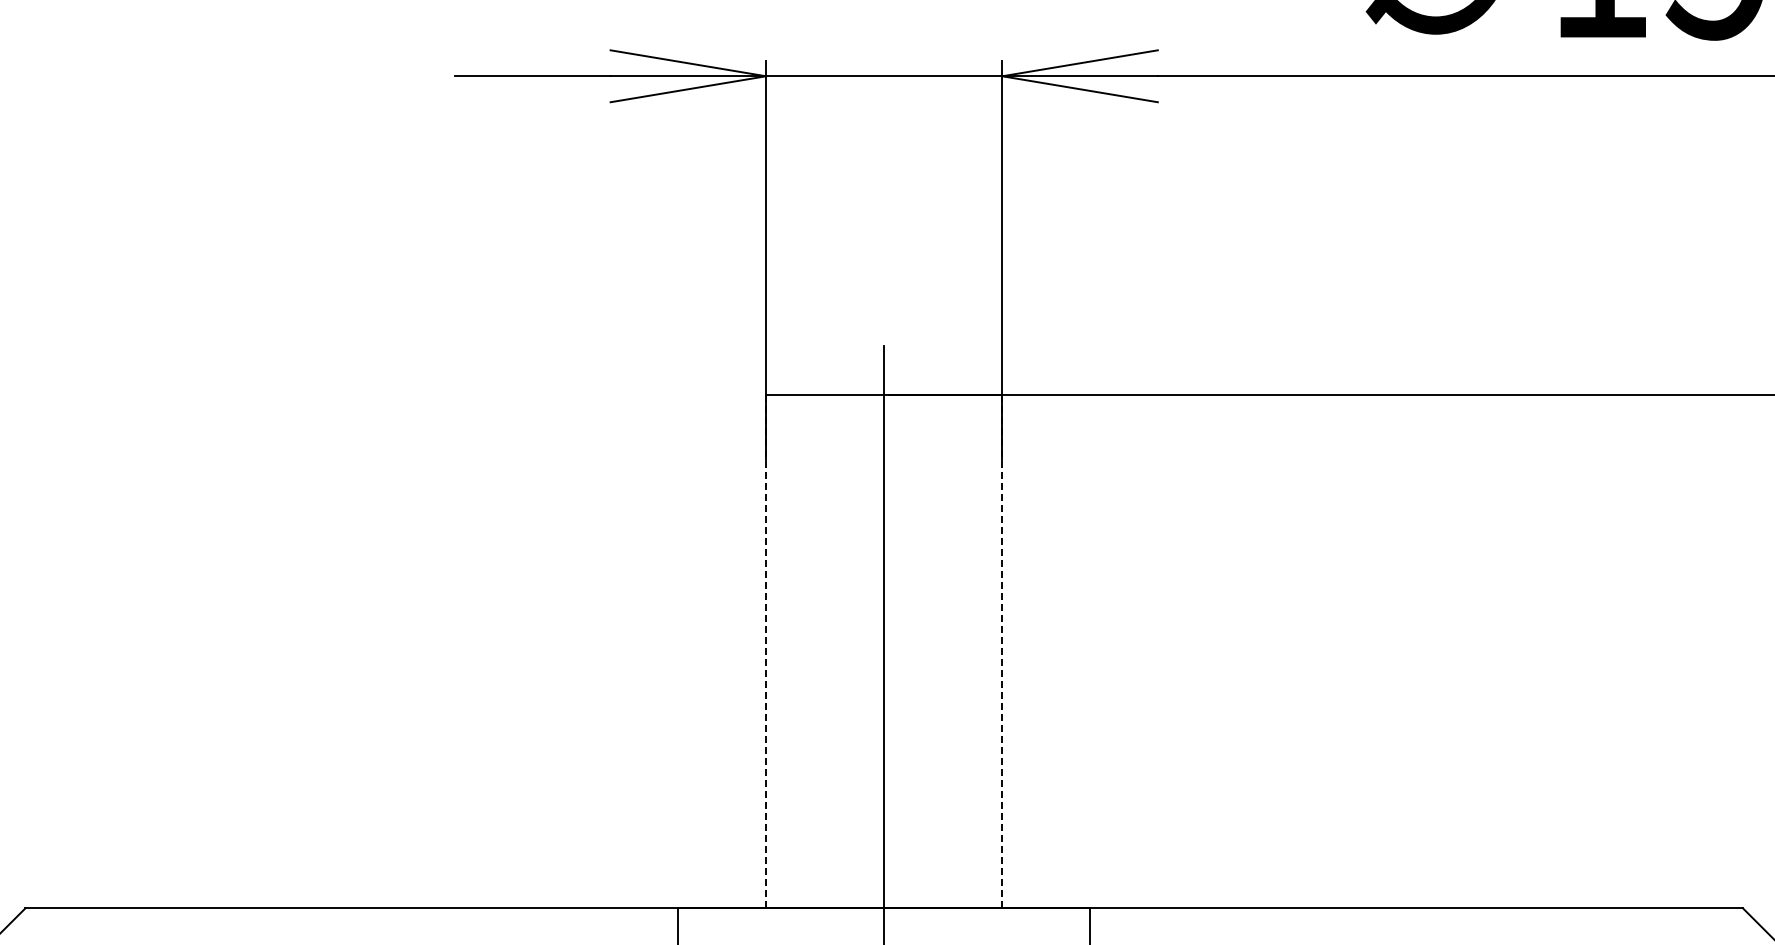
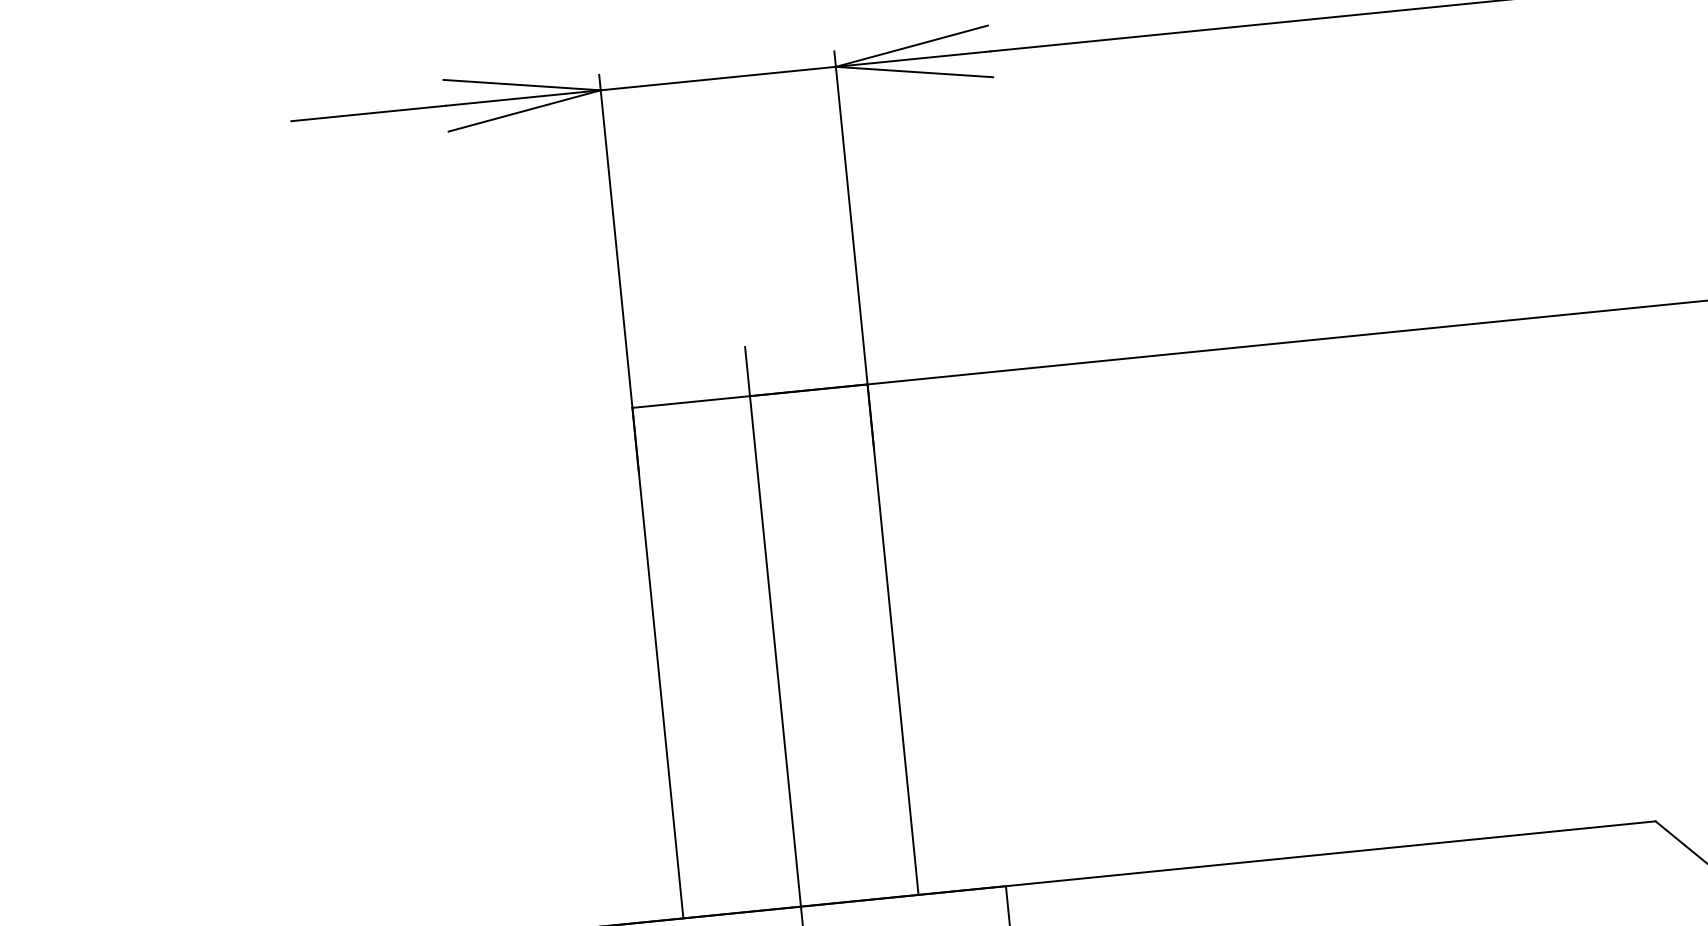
line: (766, 651) -> (658, 662), dashed -> solid
line: (1002, 651) -> (893, 639), dashed -> solid

